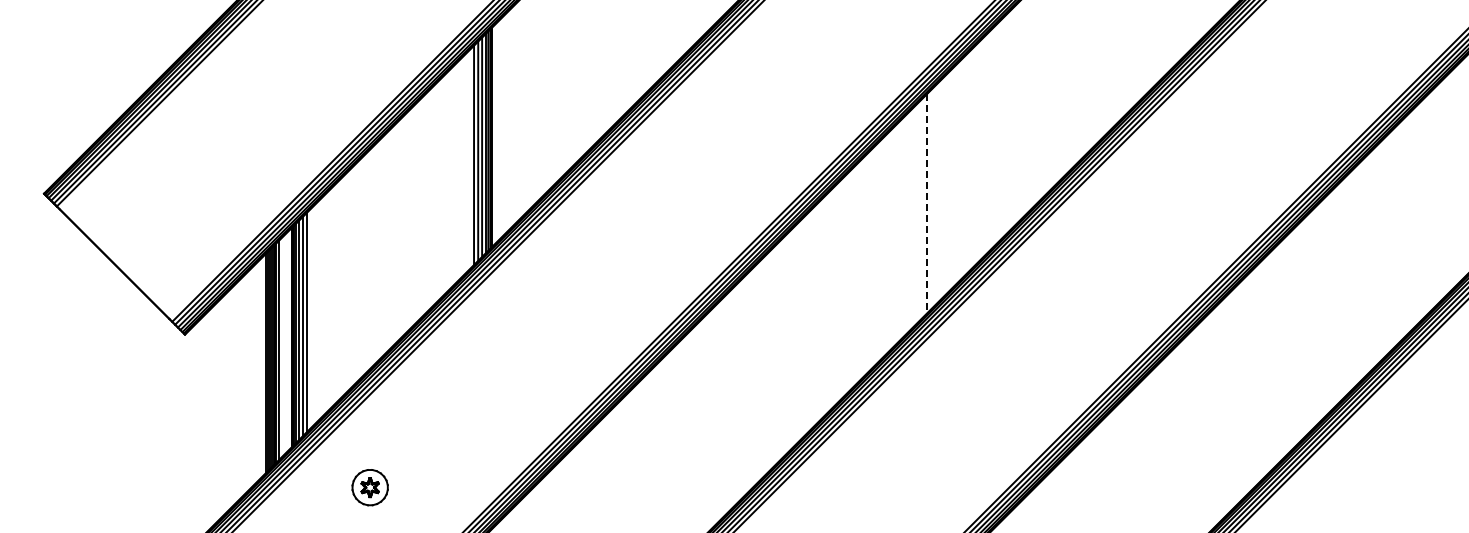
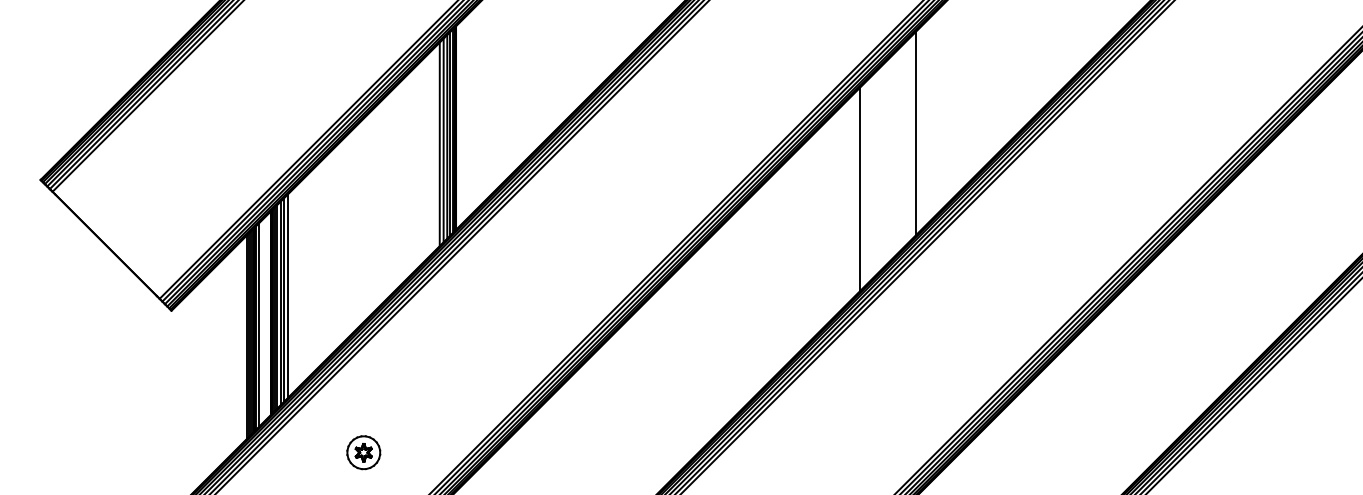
line: (986, 143) -> (915, 133), added
line: (927, 203) -> (860, 189), dashed -> solid
line: (310, 318) -> (287, 295), added
part: (369, 487) -> (363, 452), moved

